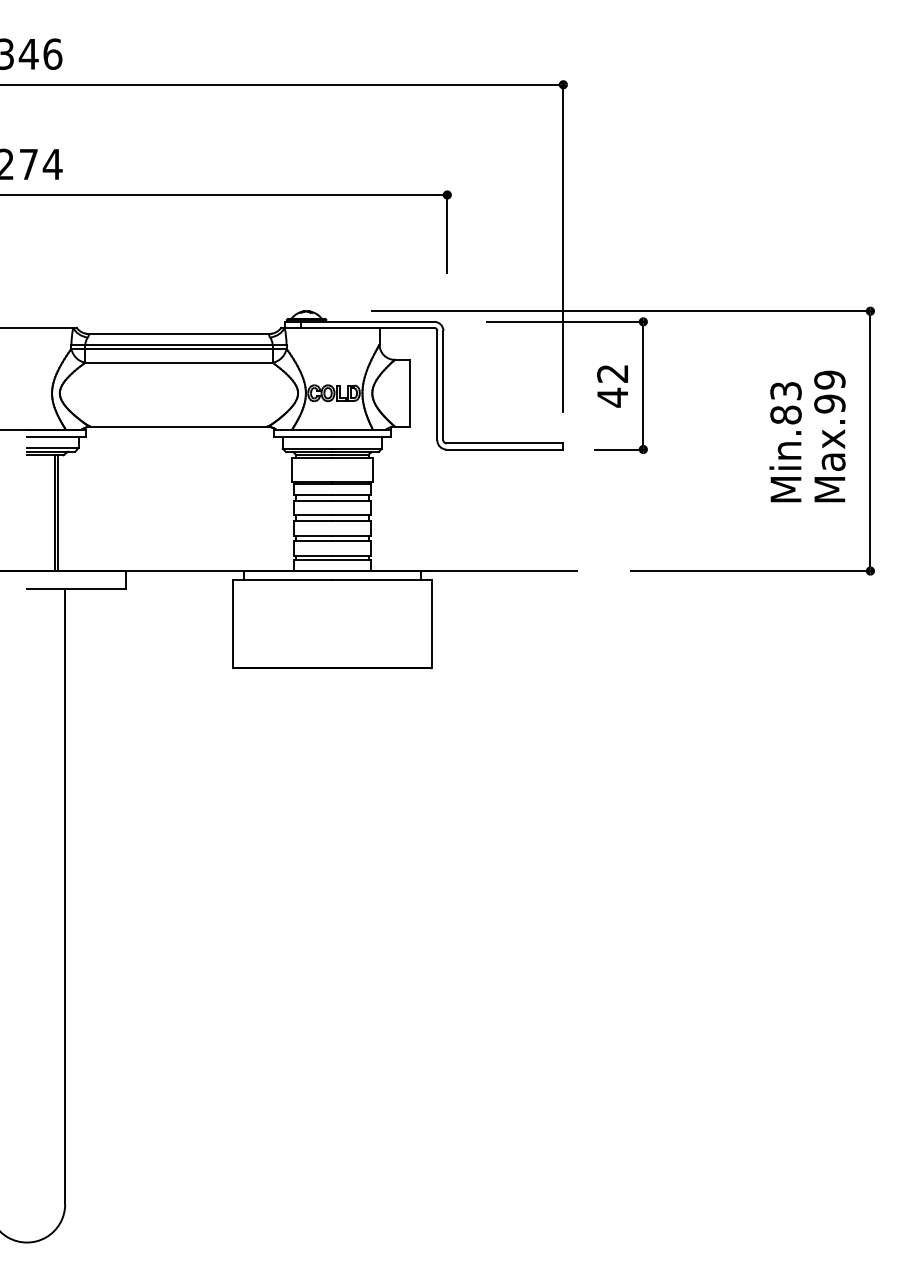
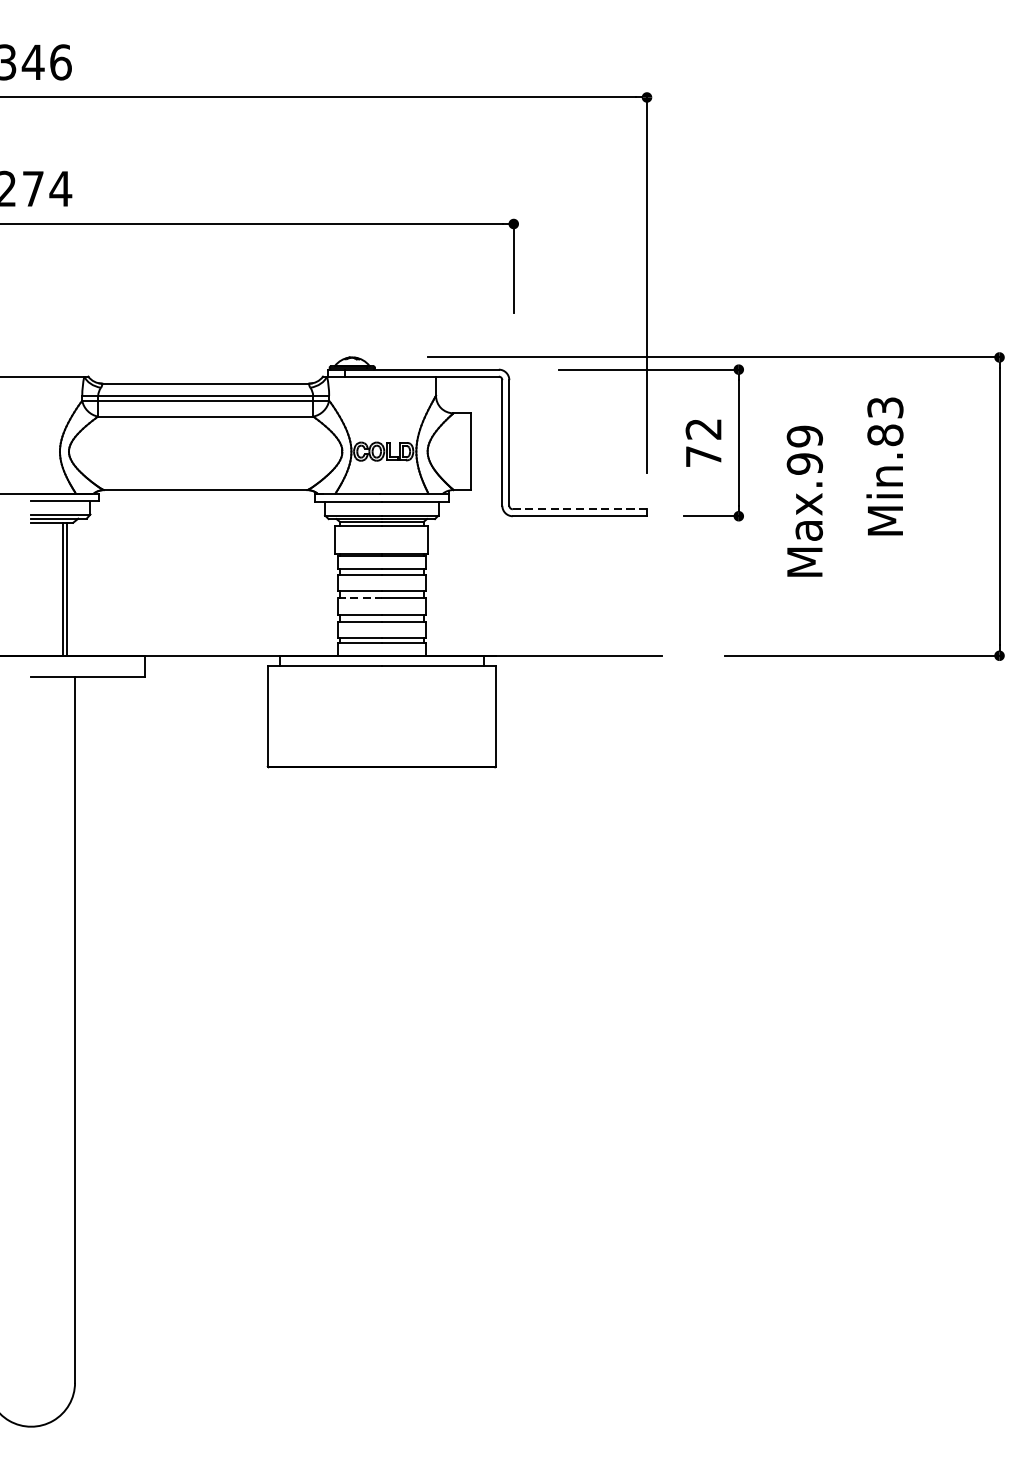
text: (612, 397) -> (703, 456), 42 -> 72
text: (829, 436) -> (804, 501), moved
text: (785, 442) -> (884, 466), moved
line: (505, 443) -> (580, 509), solid -> dashed
line: (313, 521) -> (360, 598), solid -> dashed

